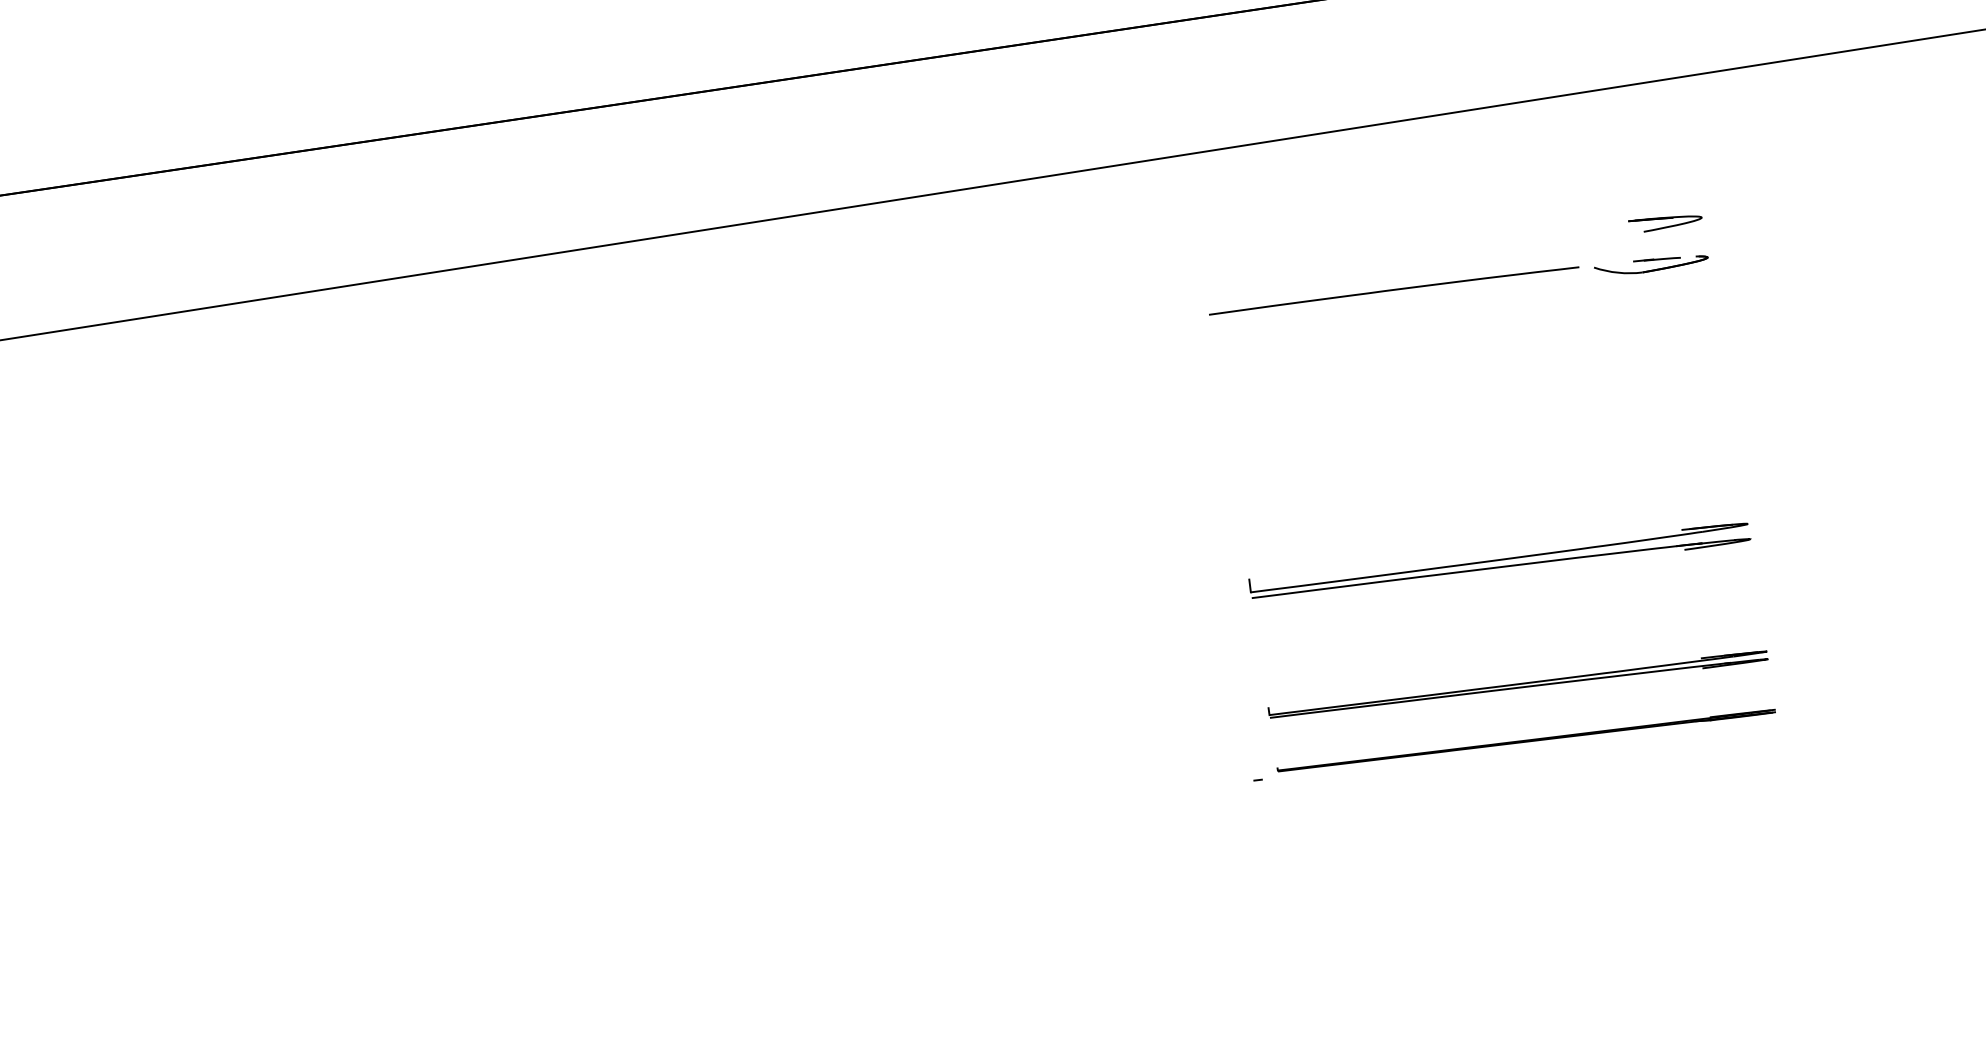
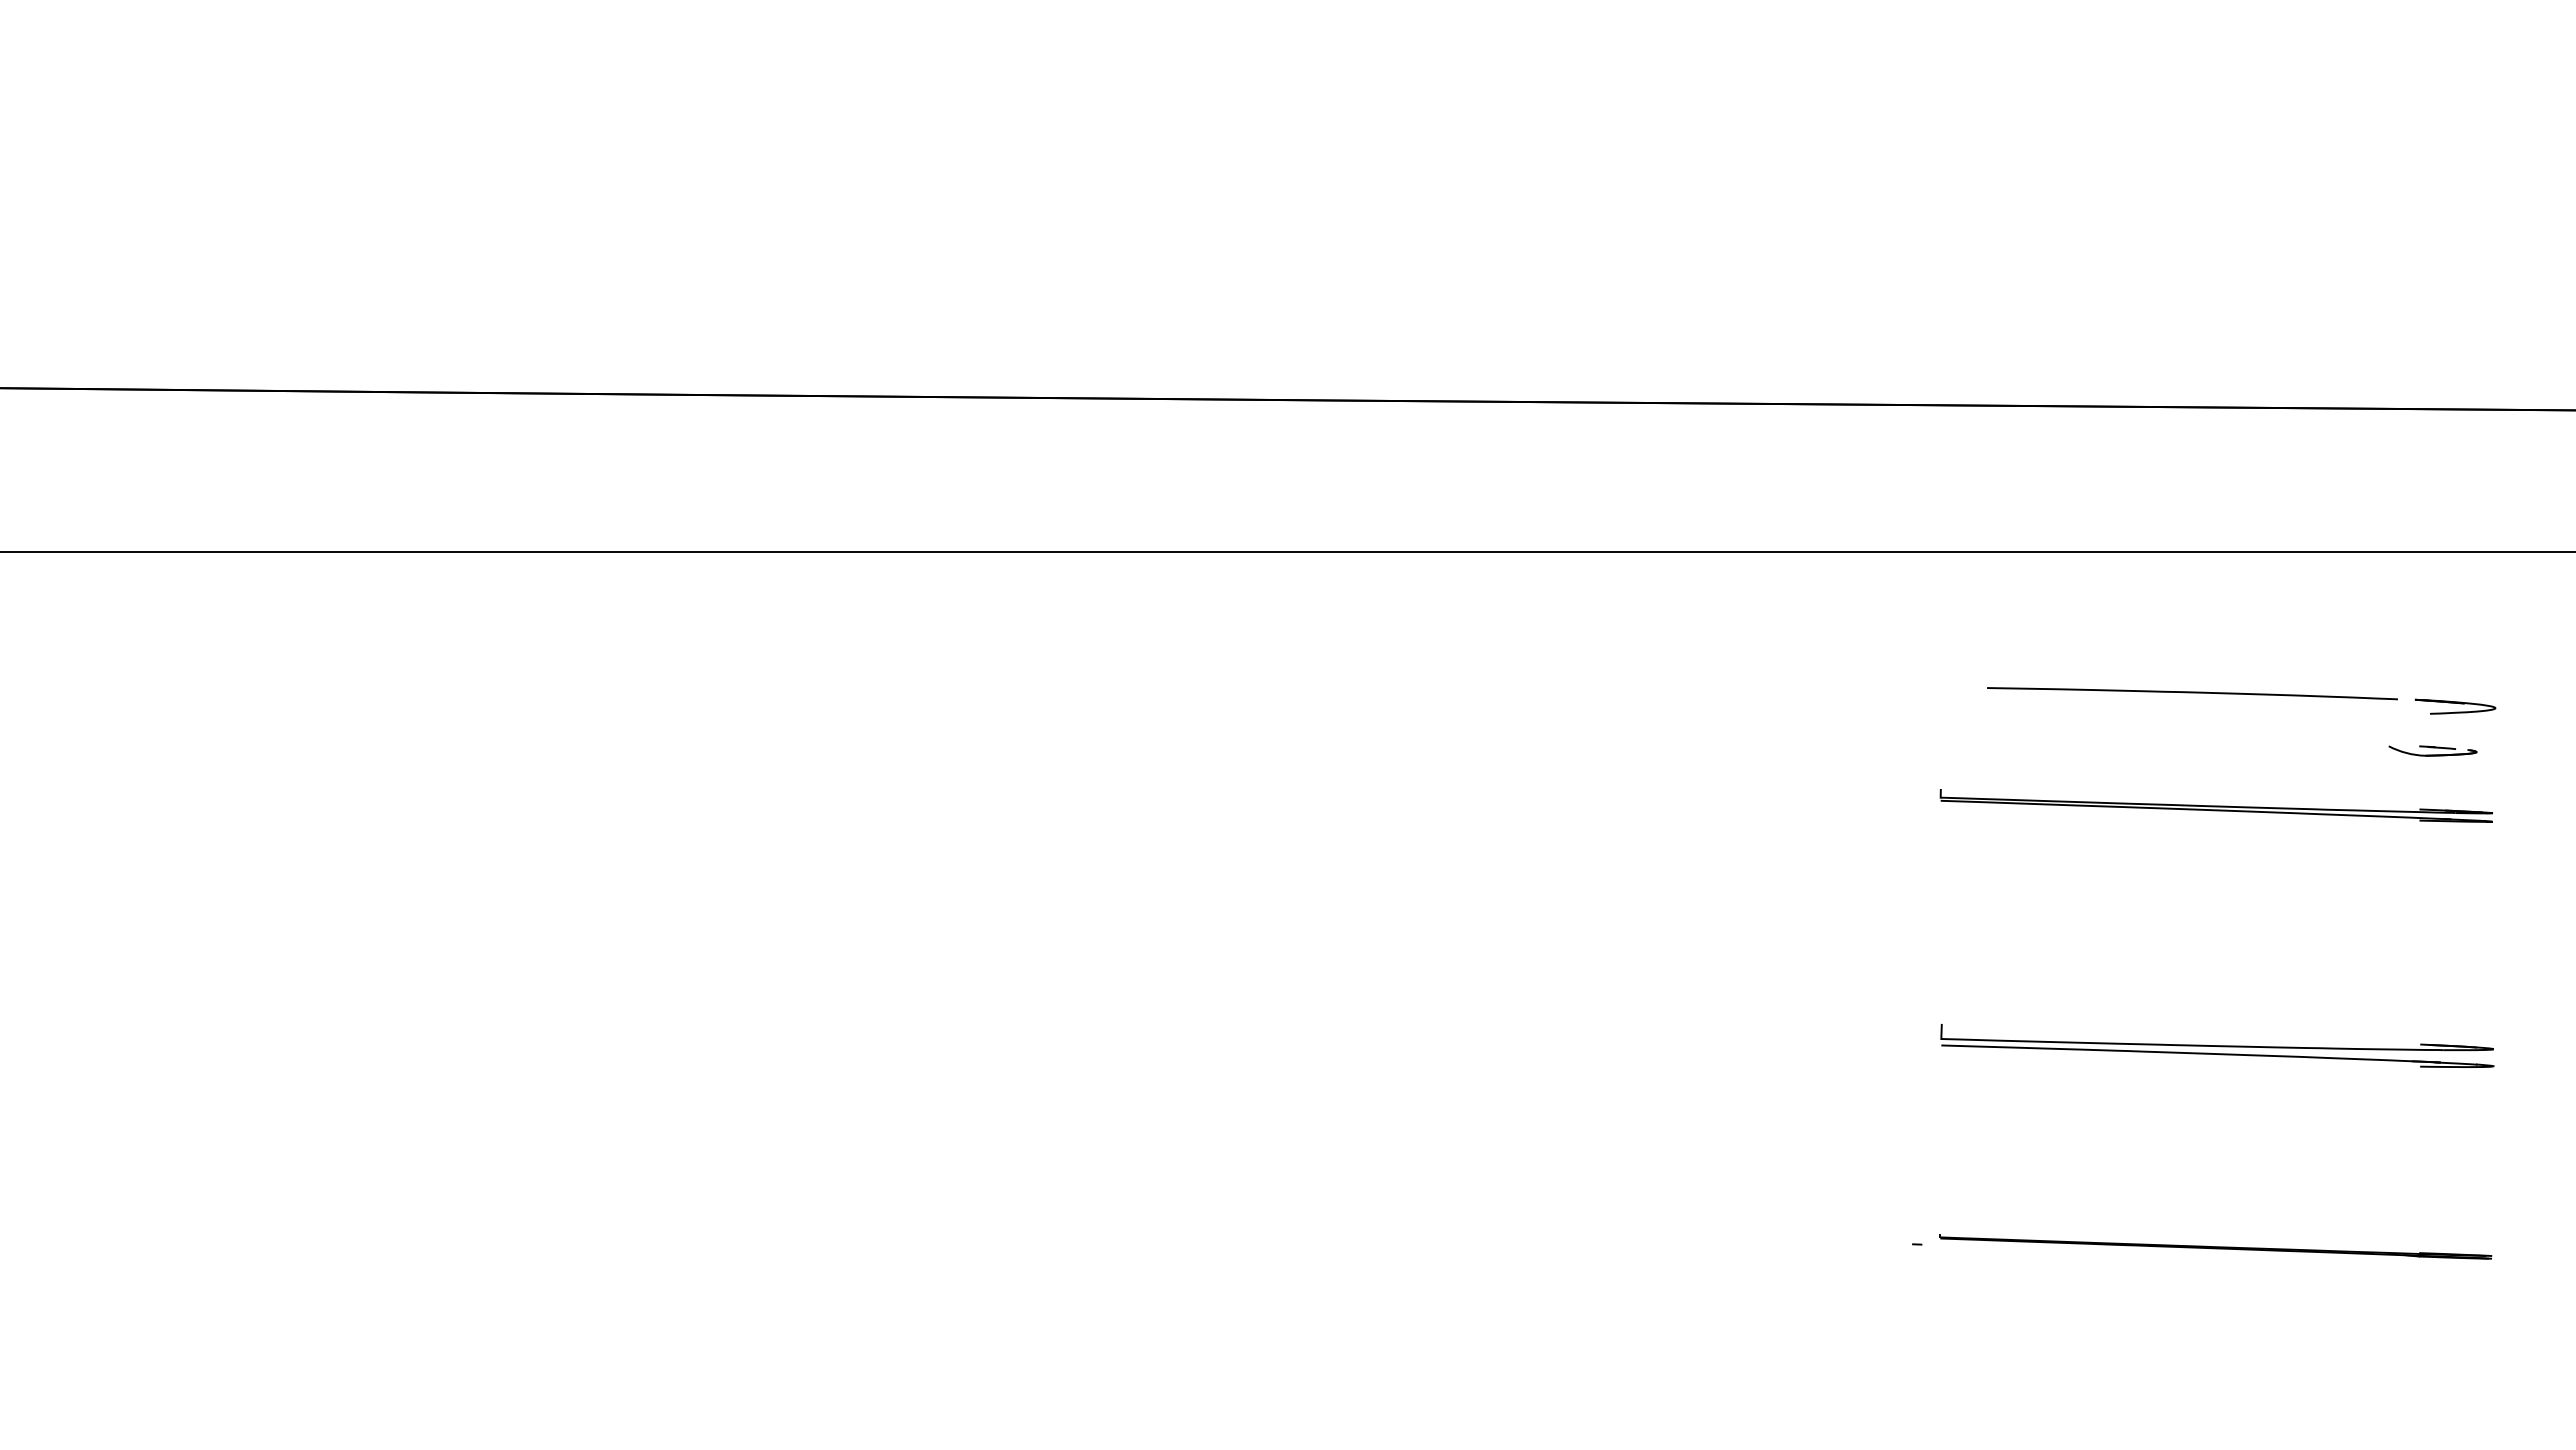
part: (1651, 264) -> (2432, 750), size x0.7
curve: (1394, 290) -> (2192, 693), moved
part: (1517, 683) -> (2215, 805), moved

